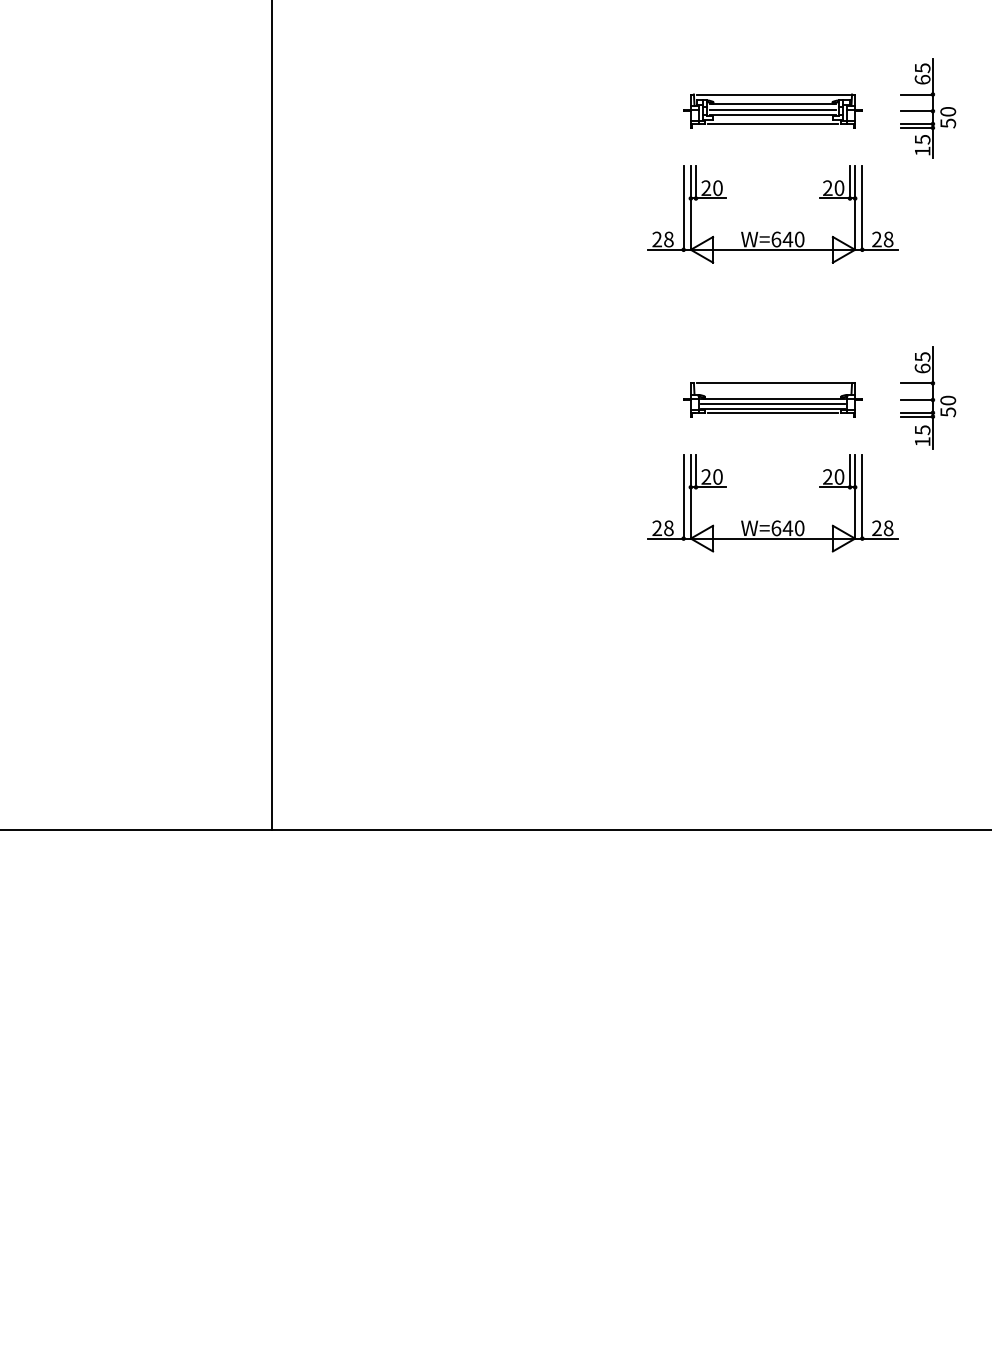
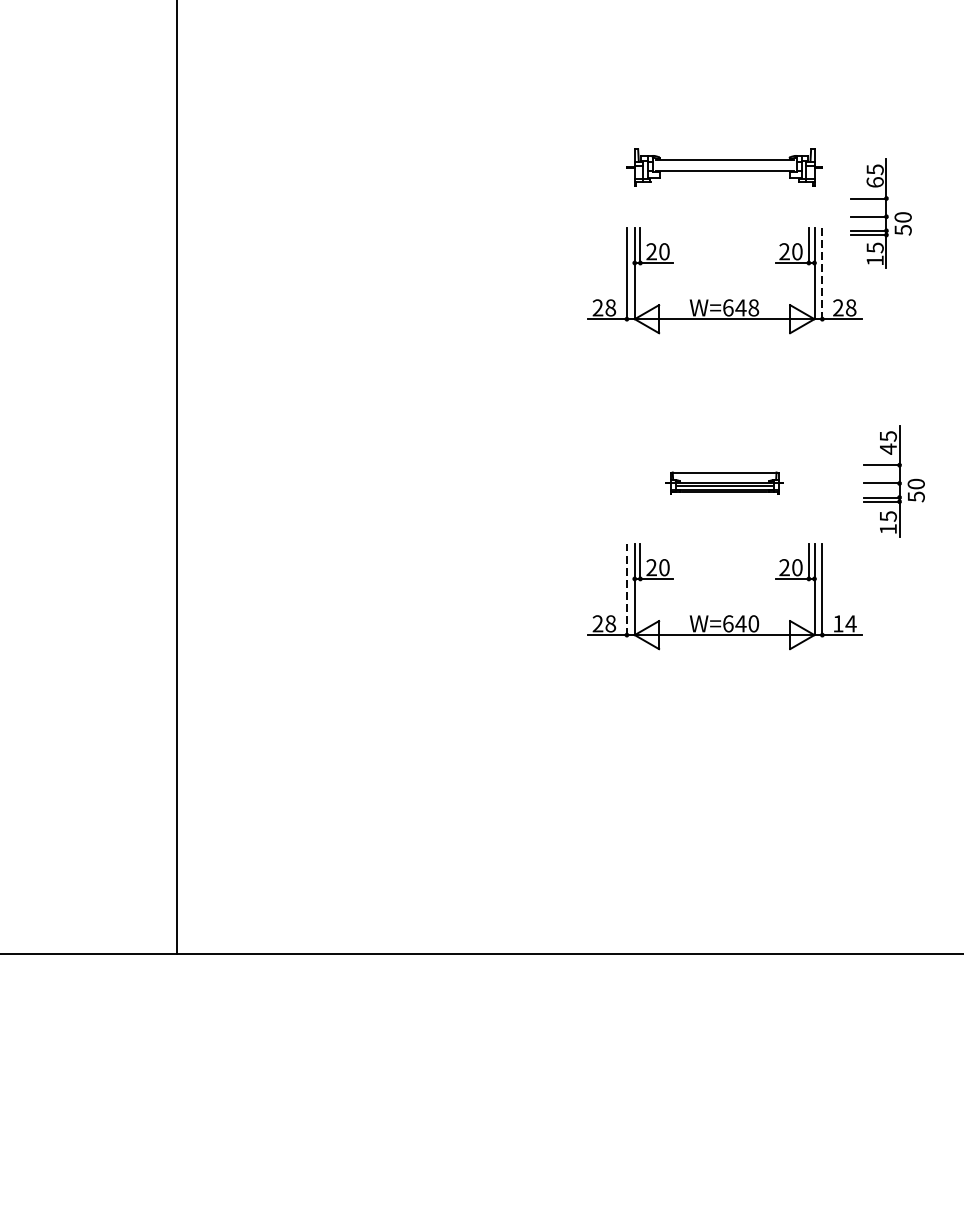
line: (772, 94) -> (724, 149), removed
part: (928, 108) -> (881, 213), moved
line: (772, 109) -> (724, 165), removed
line: (772, 124) -> (724, 182), removed
line: (862, 208) -> (822, 273), solid -> dashed
text: (799, 239) -> (753, 307), W=640 -> W=648
text: (922, 368) -> (888, 448), 65 -> 45
part: (772, 399) -> (724, 482), size x0.6
line: (683, 496) -> (626, 589), solid -> dashed
text: (882, 528) -> (844, 624), 28 -> 14

